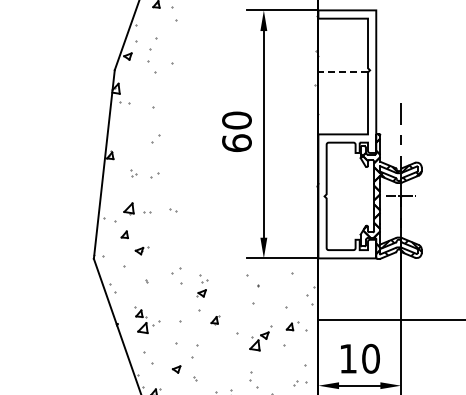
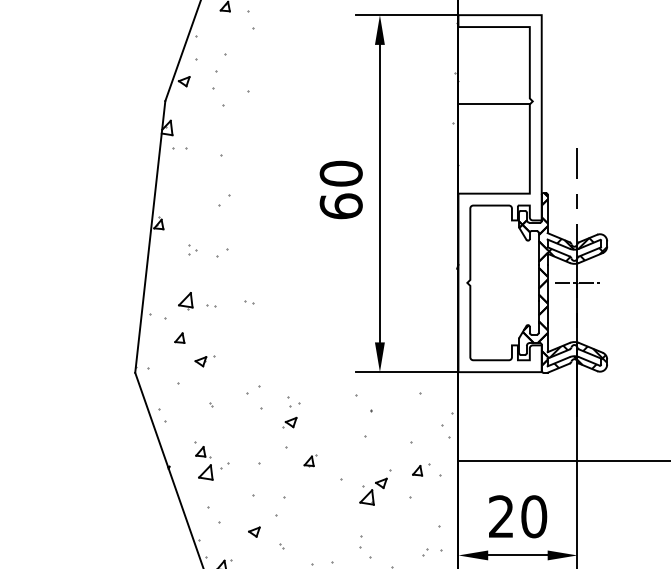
line: (343, 72) -> (494, 104), dashed -> solid
text: (347, 358) -> (500, 516), 10 -> 20

